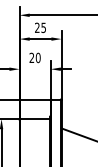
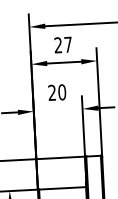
text: (43, 28) -> (67, 45), 25 -> 27

